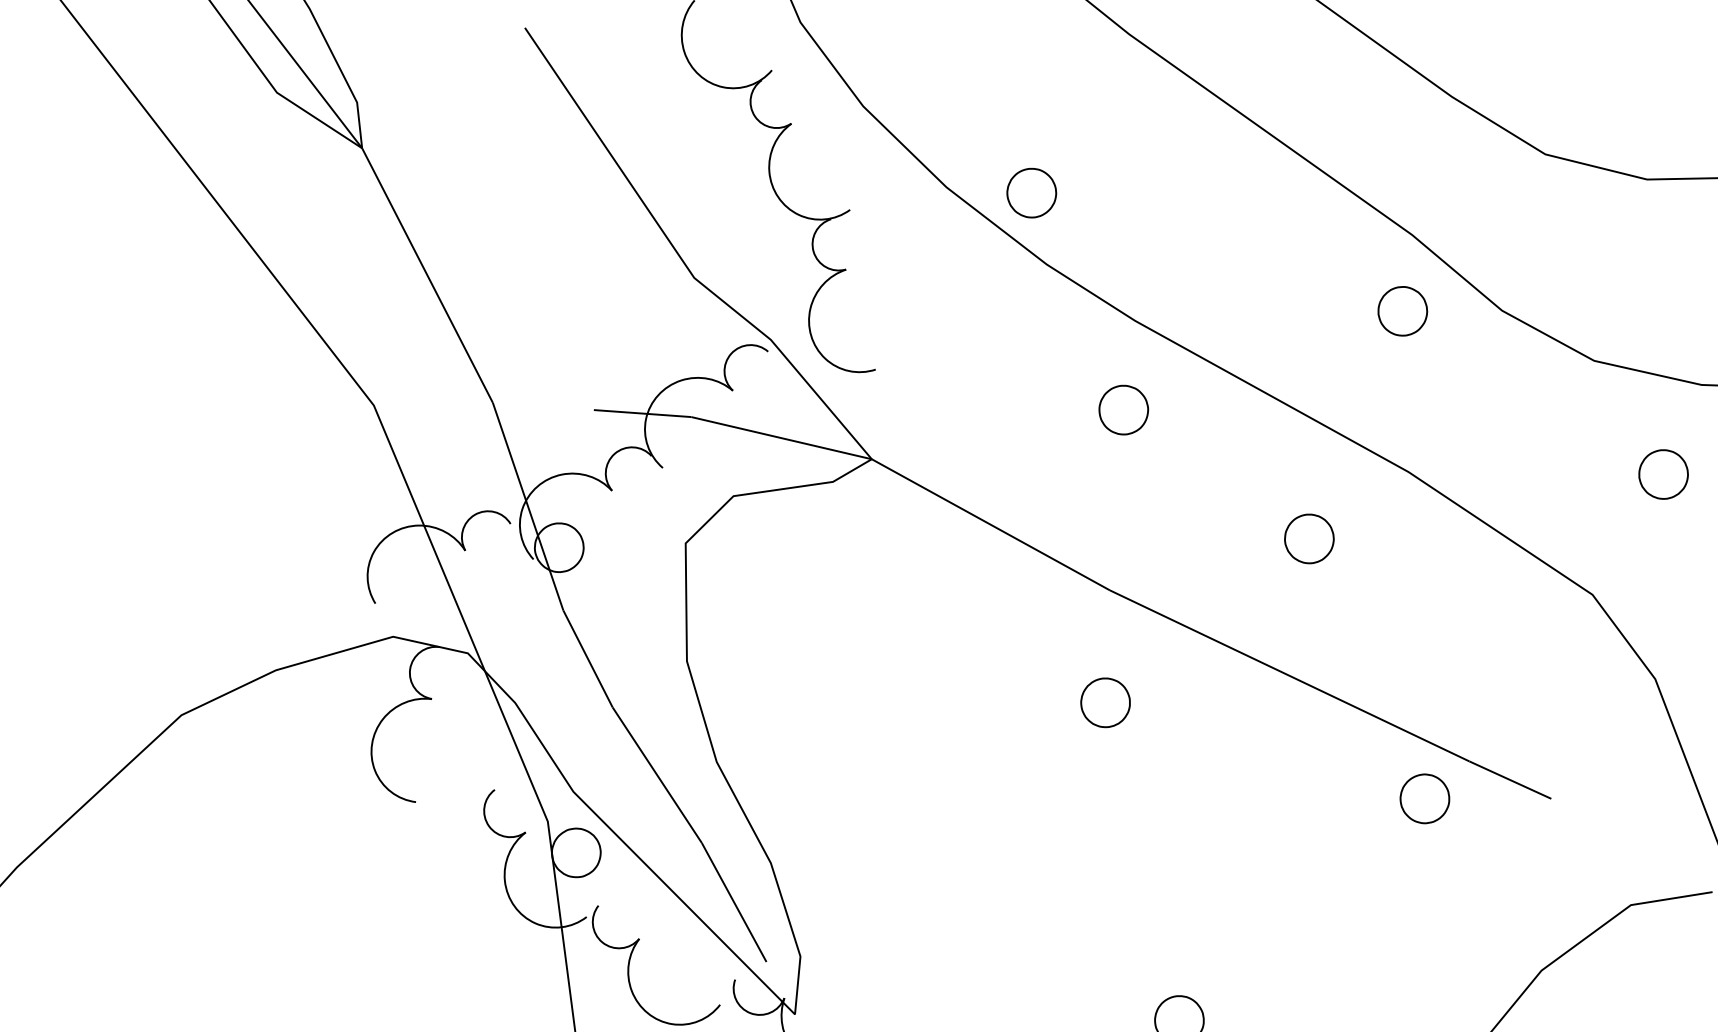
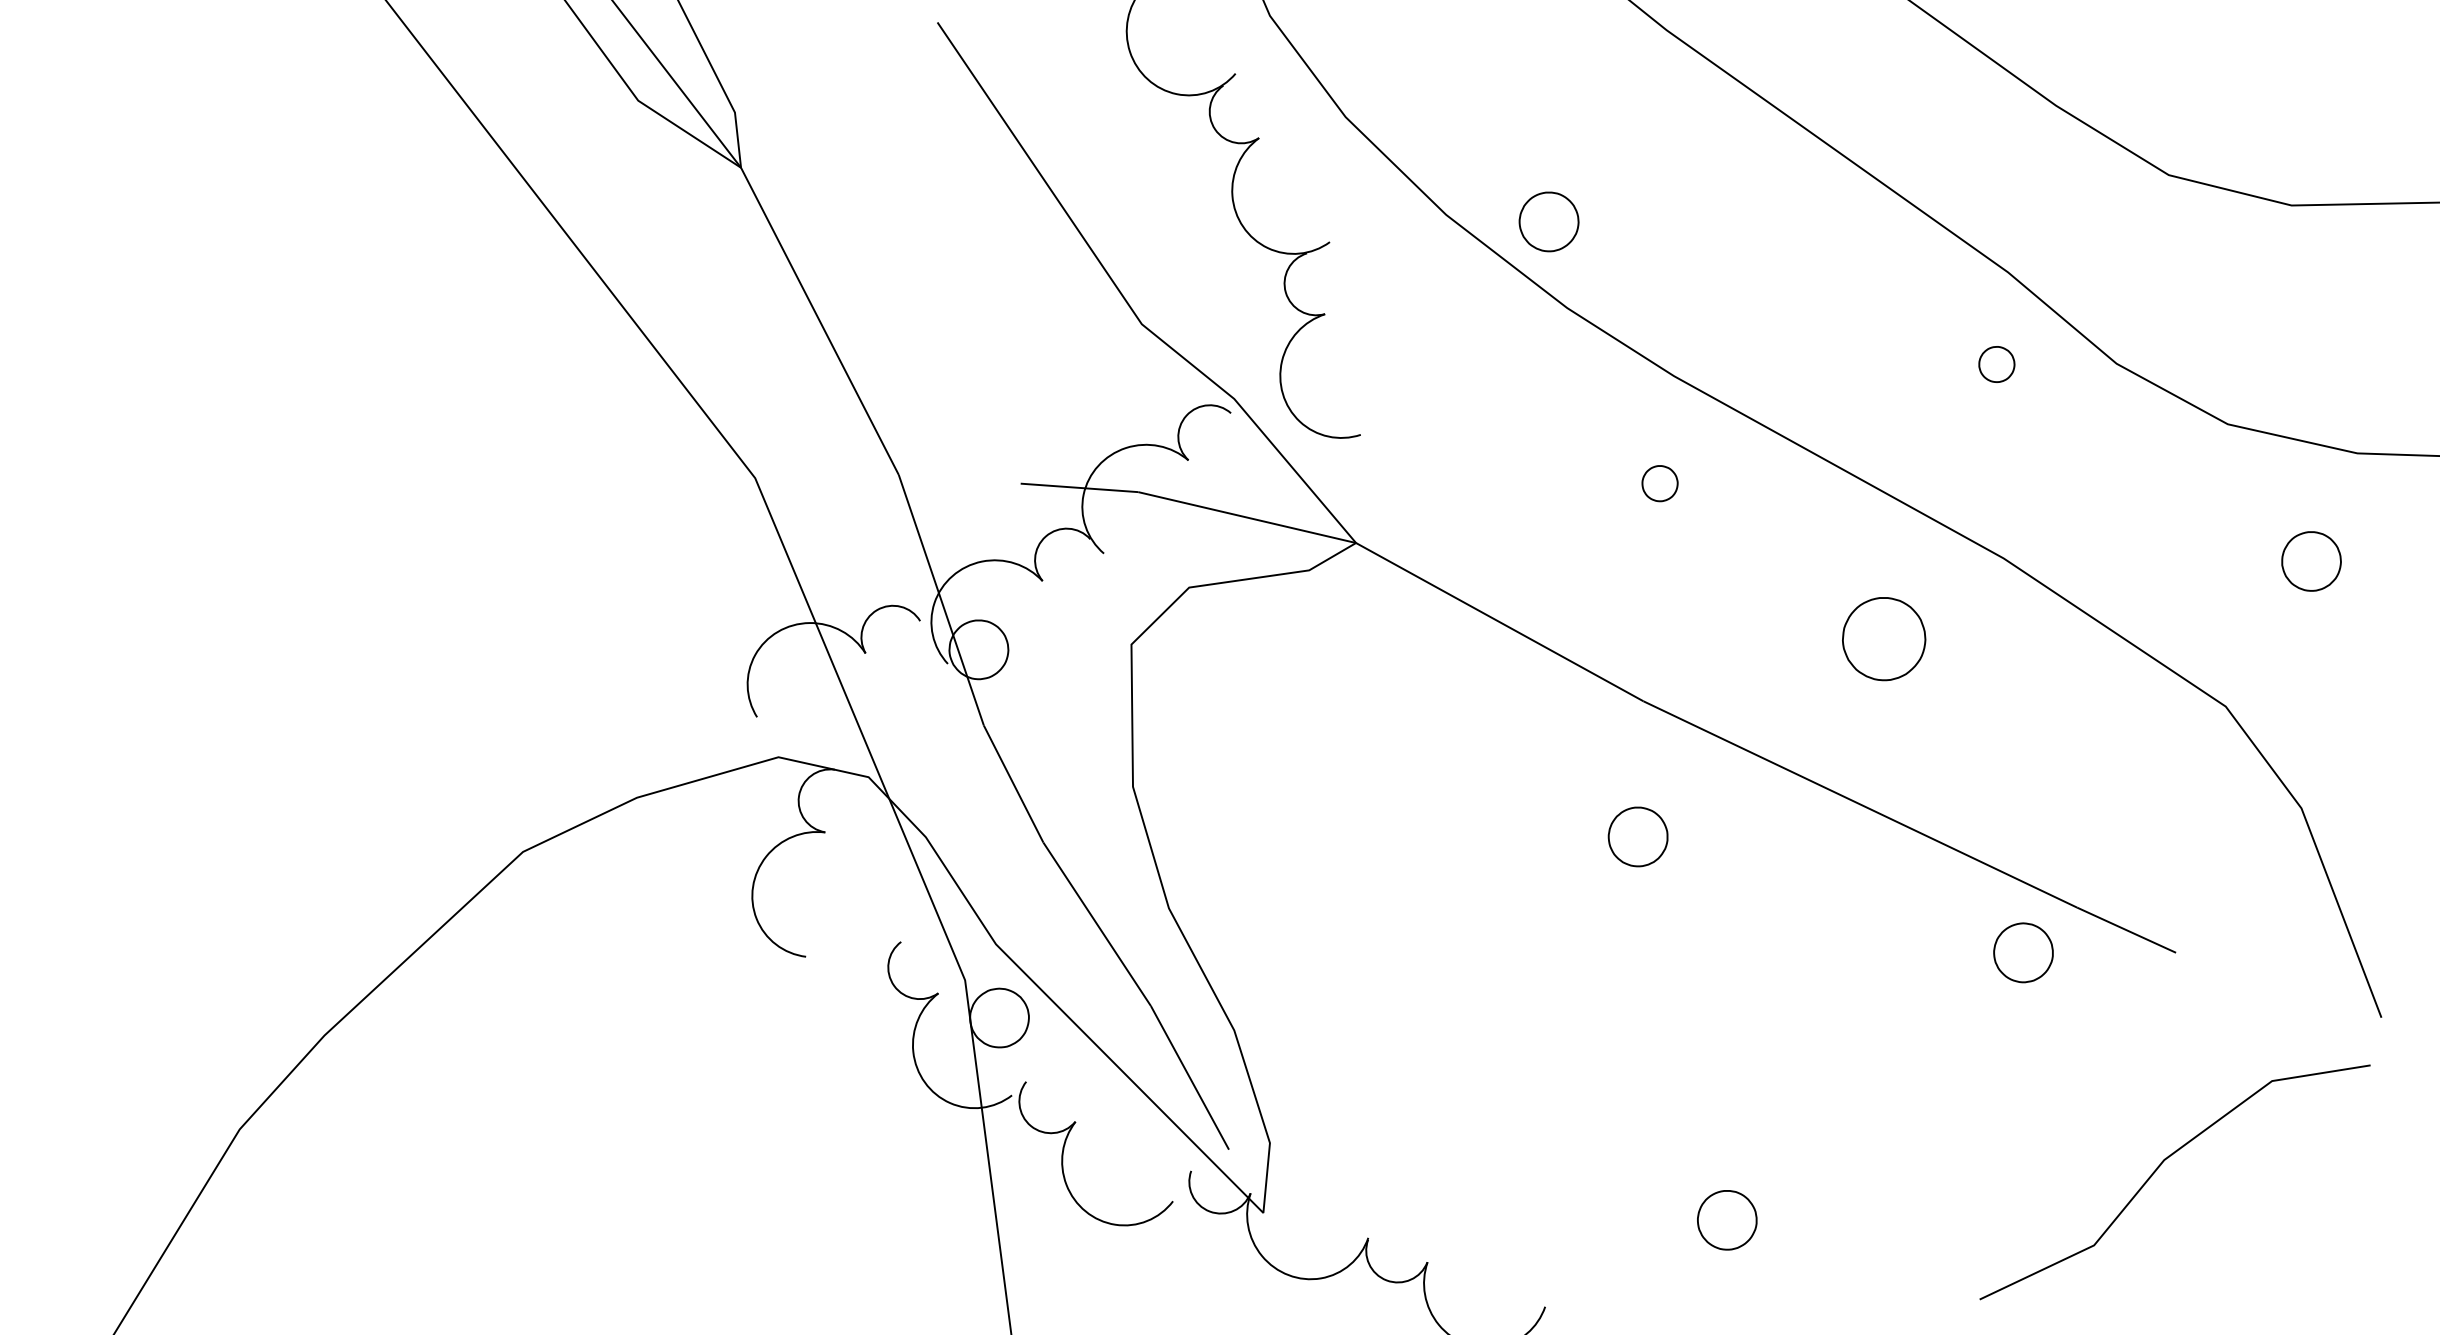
part: (1402, 311) -> (1996, 364), size x0.6
part: (1123, 409) -> (1659, 483), size x0.6
part: (1308, 539) -> (1883, 639), size x1.4

